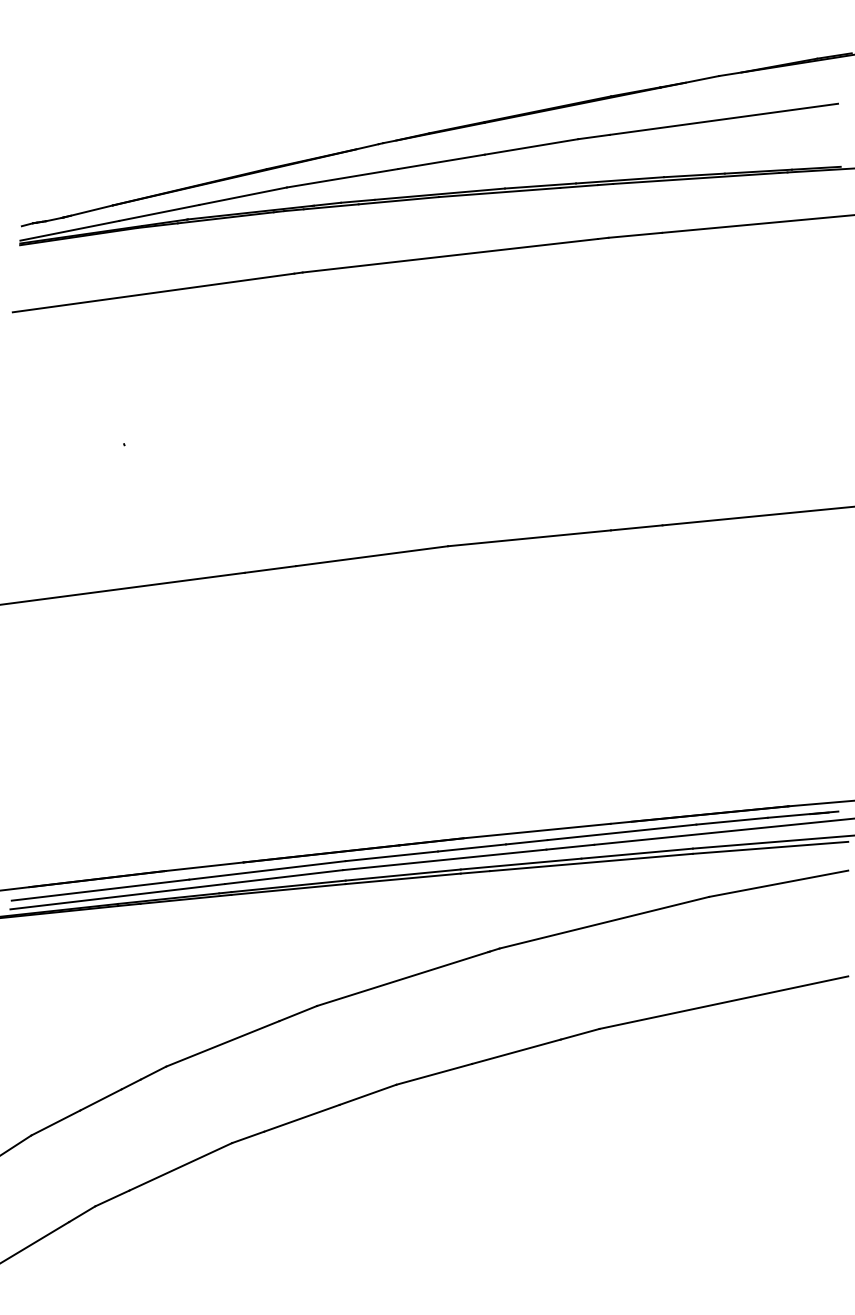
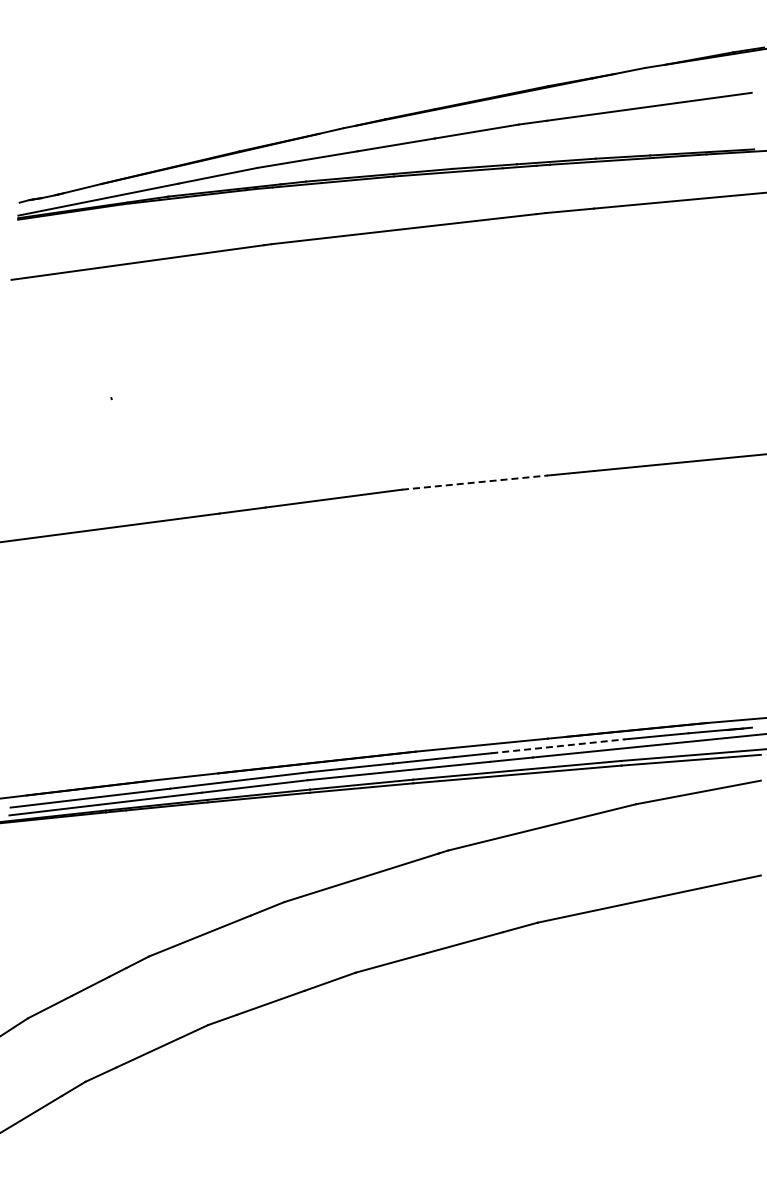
line: (530, 538) -> (475, 482), solid -> dashed
line: (622, 832) -> (558, 746), solid -> dashed

